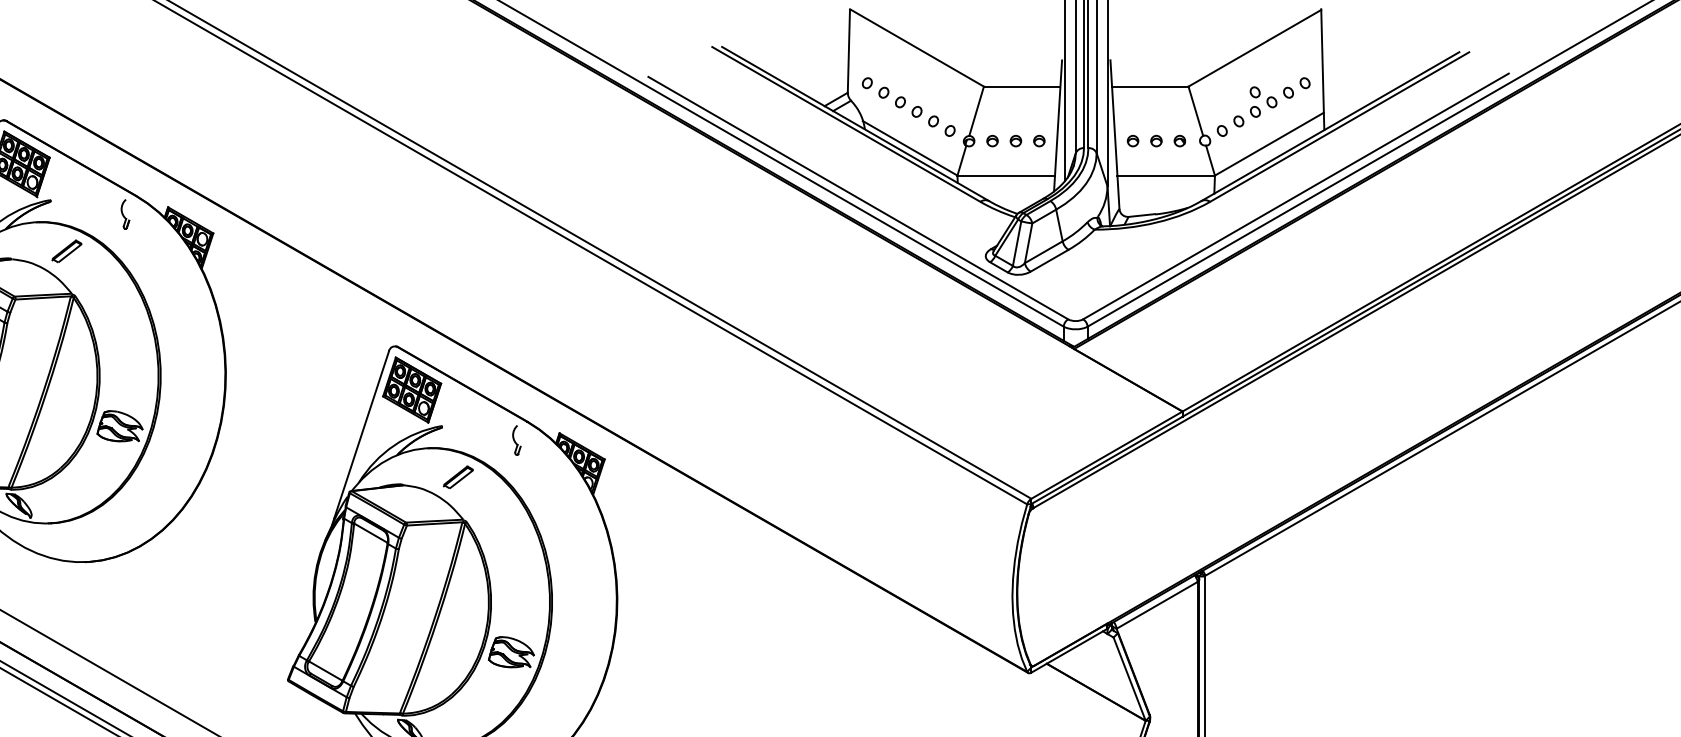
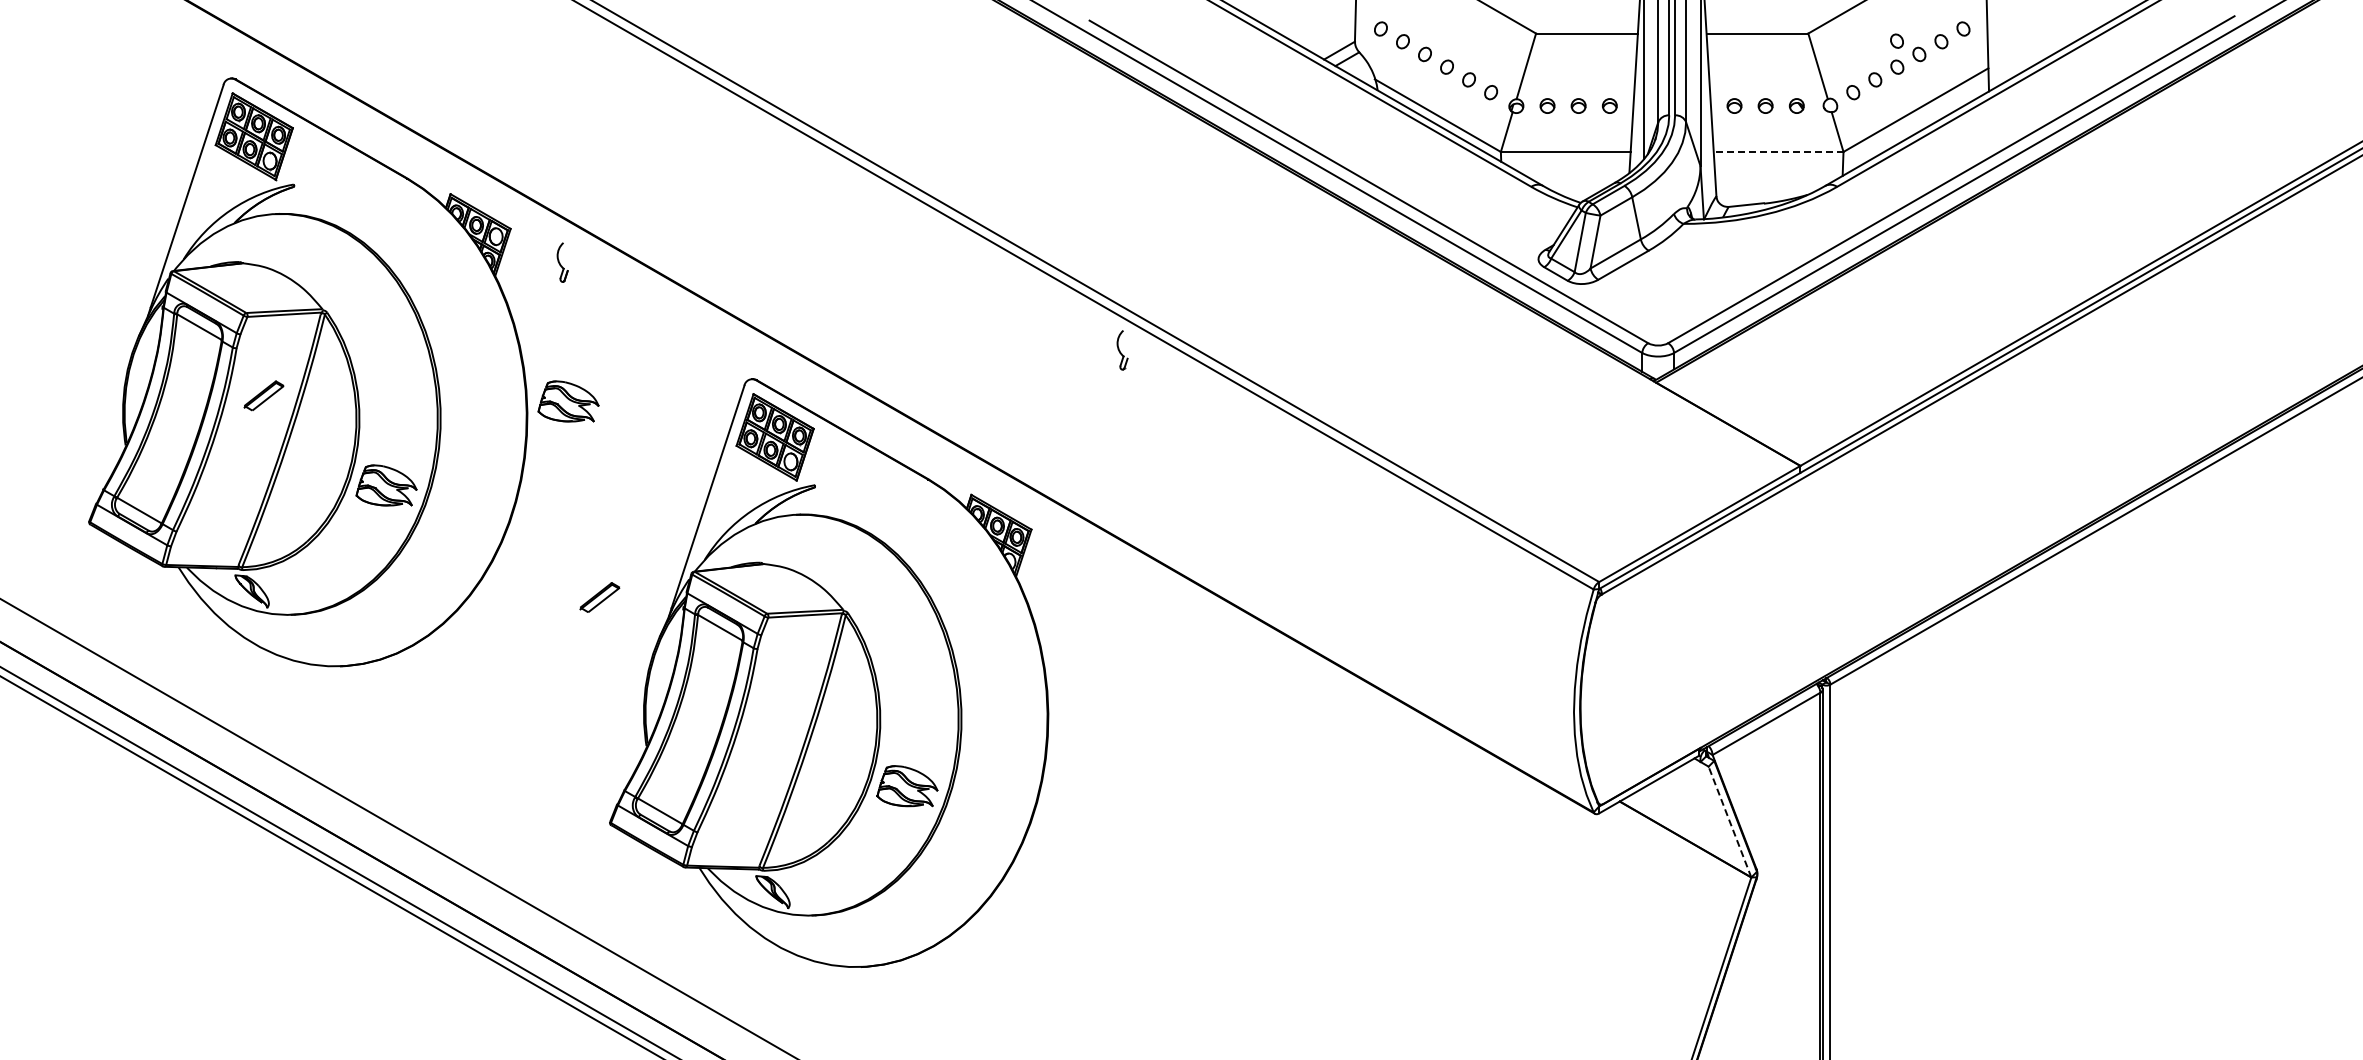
line: (1166, 175) -> (1778, 151), solid -> dashed
part: (125, 214) -> (562, 262), moved
part: (66, 251) -> (263, 395), moved
part: (256, 363) -> (568, 401), added
part: (516, 440) -> (1122, 350), moved
part: (458, 477) -> (599, 597), moved
line: (1129, 678) -> (1729, 821), solid -> dashed

